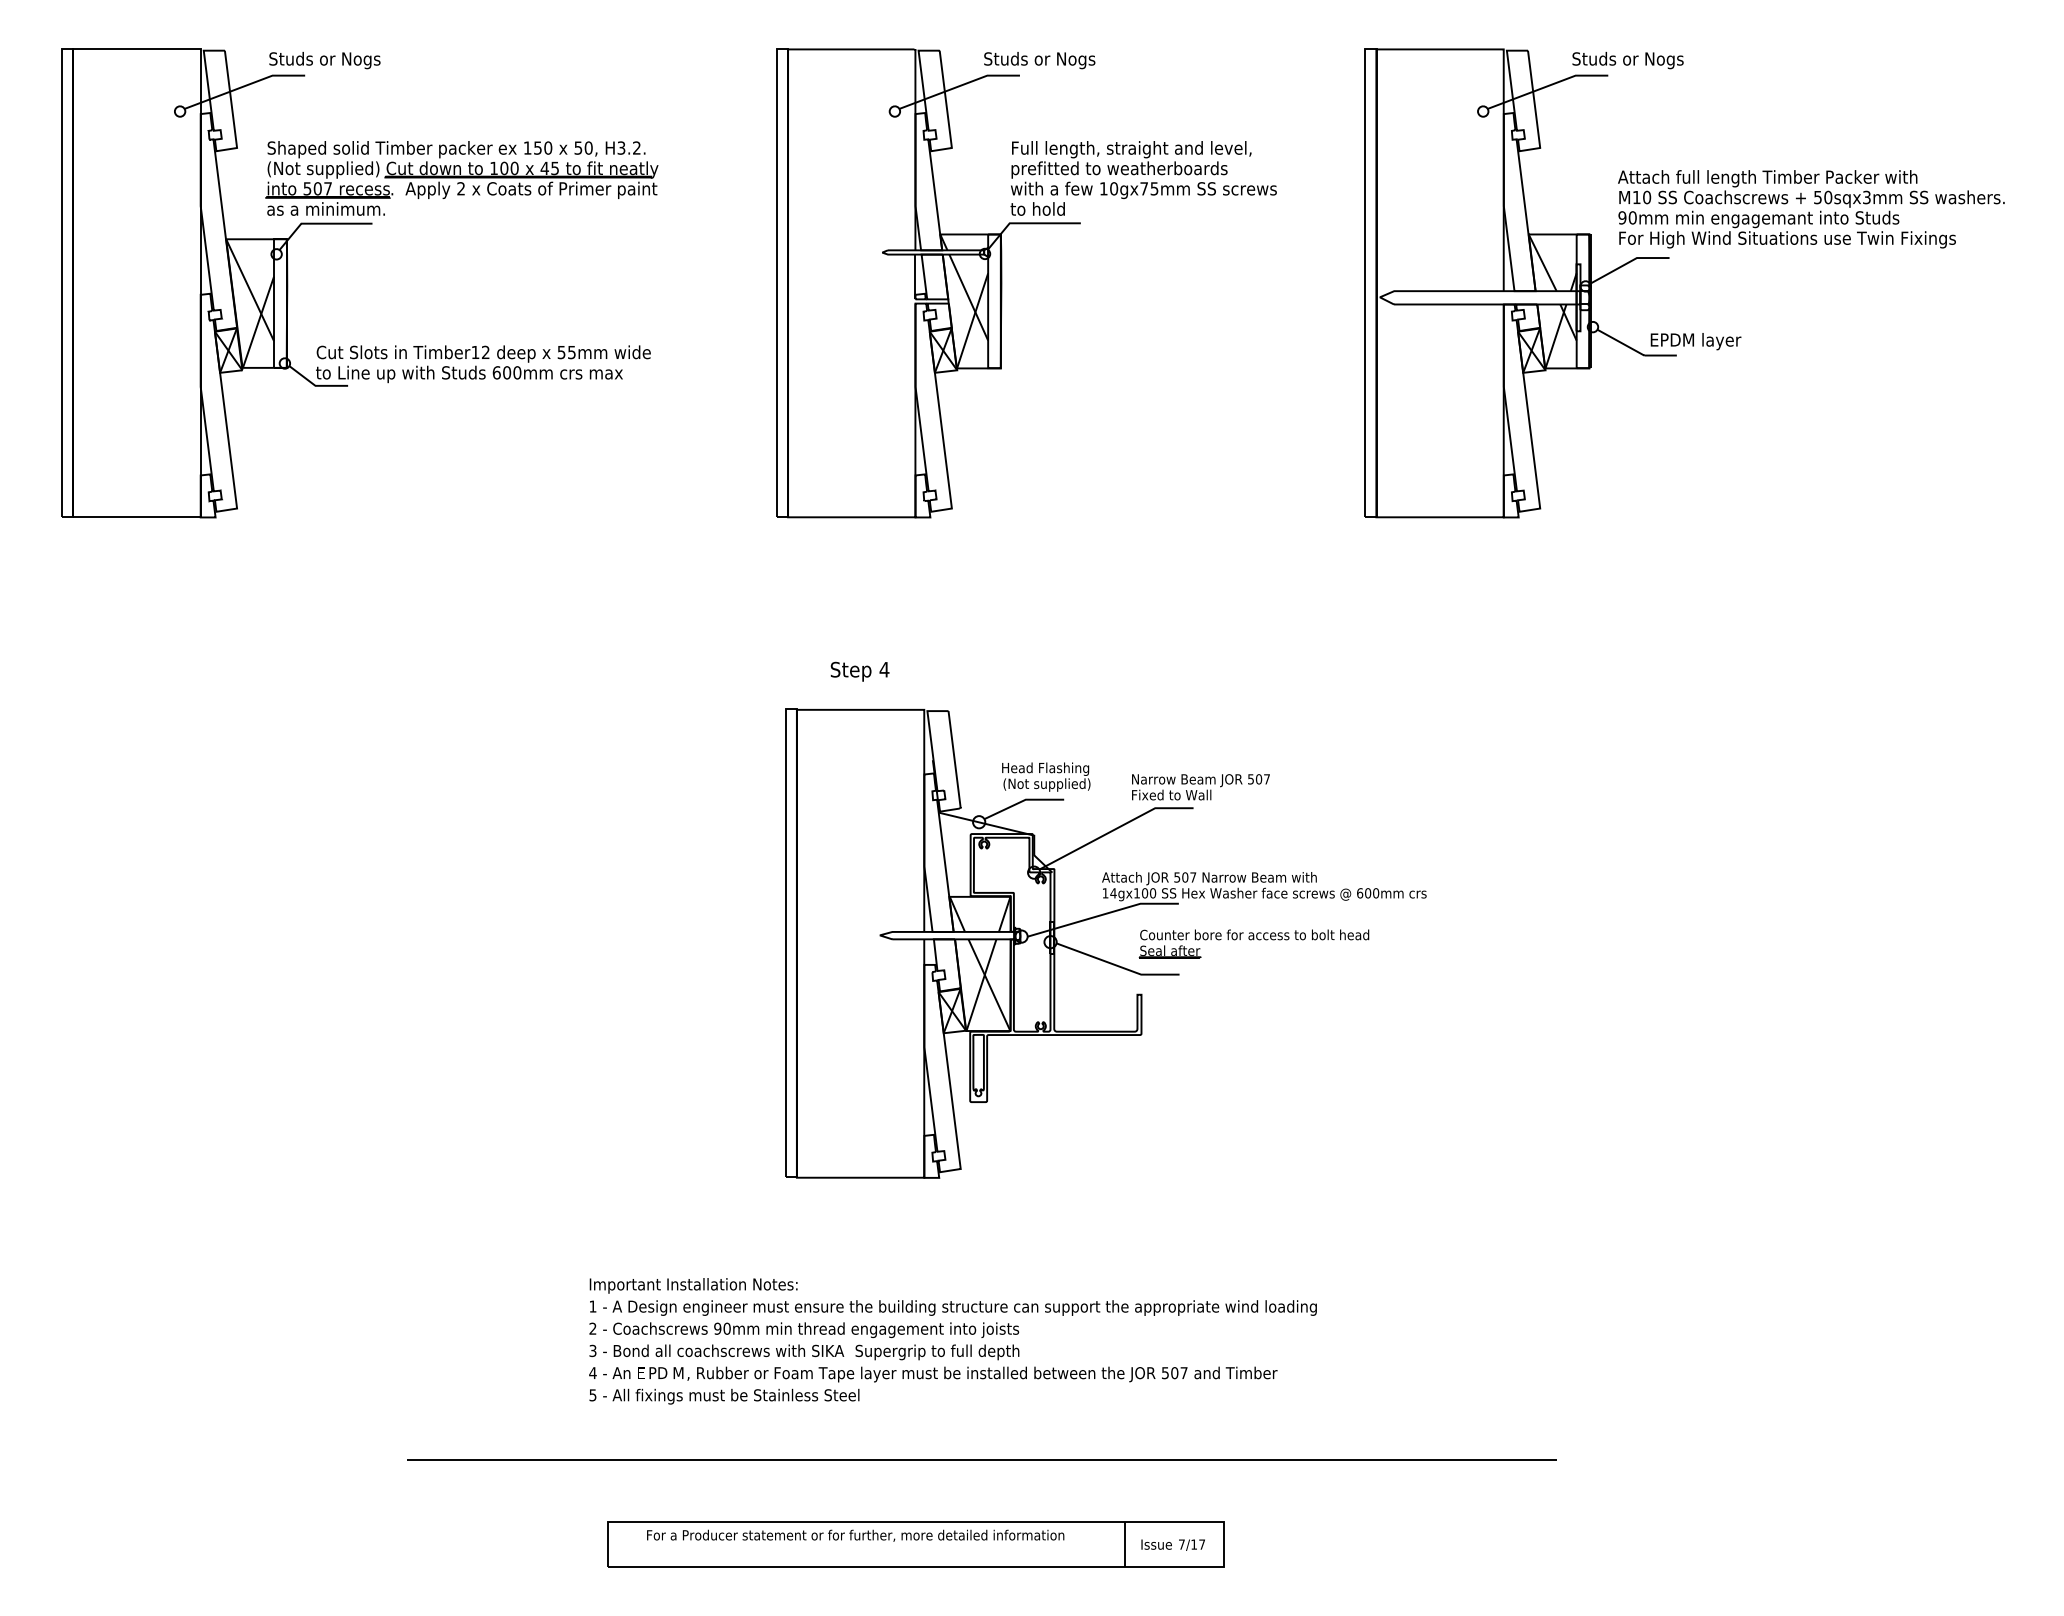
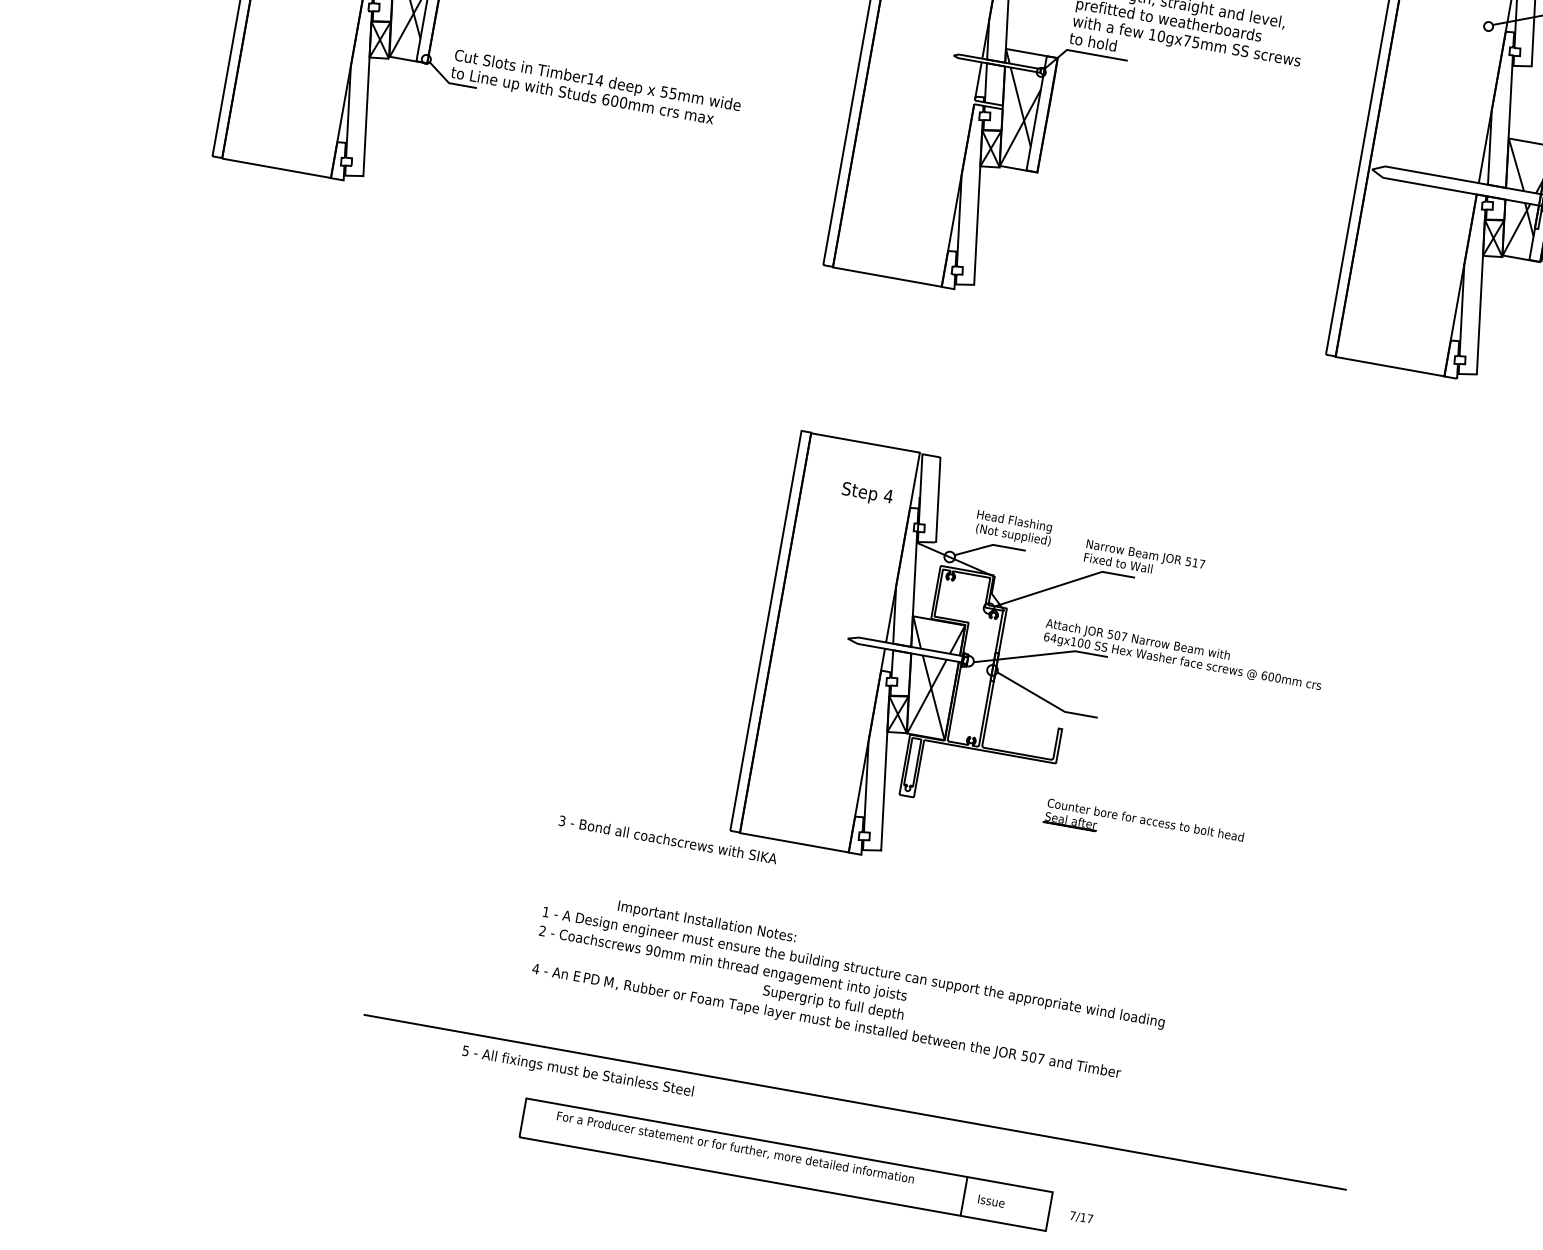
text: (485, 351) -> (599, 79), Timber12 -> Timber14
text: (859, 671) -> (866, 494), moved
text: (1258, 779) -> (1194, 563), 507 -> 517
text: (1105, 893) -> (1046, 637), 14gx100 -> 64gx100
part: (1253, 943) -> (1143, 827), moved
text: (693, 1285) -> (706, 922), moved
text: (716, 1350) -> (667, 839), moved
text: (724, 1396) -> (577, 1072), moved
text: (1191, 1544) -> (1081, 1217), moved

